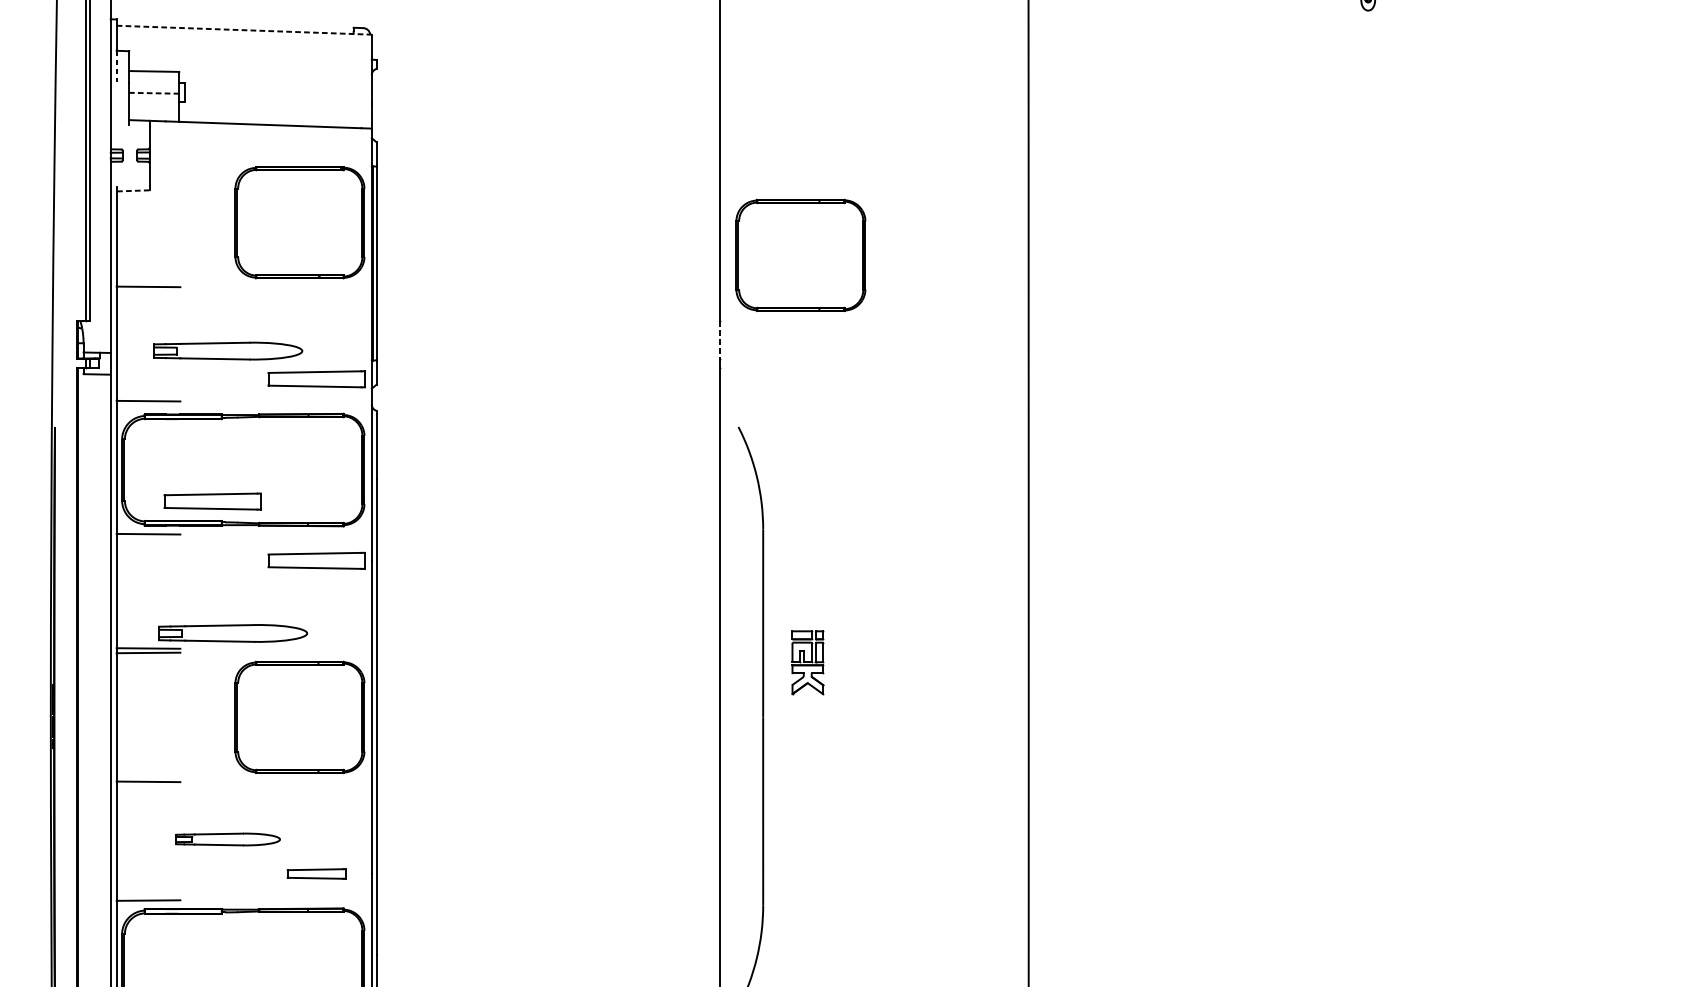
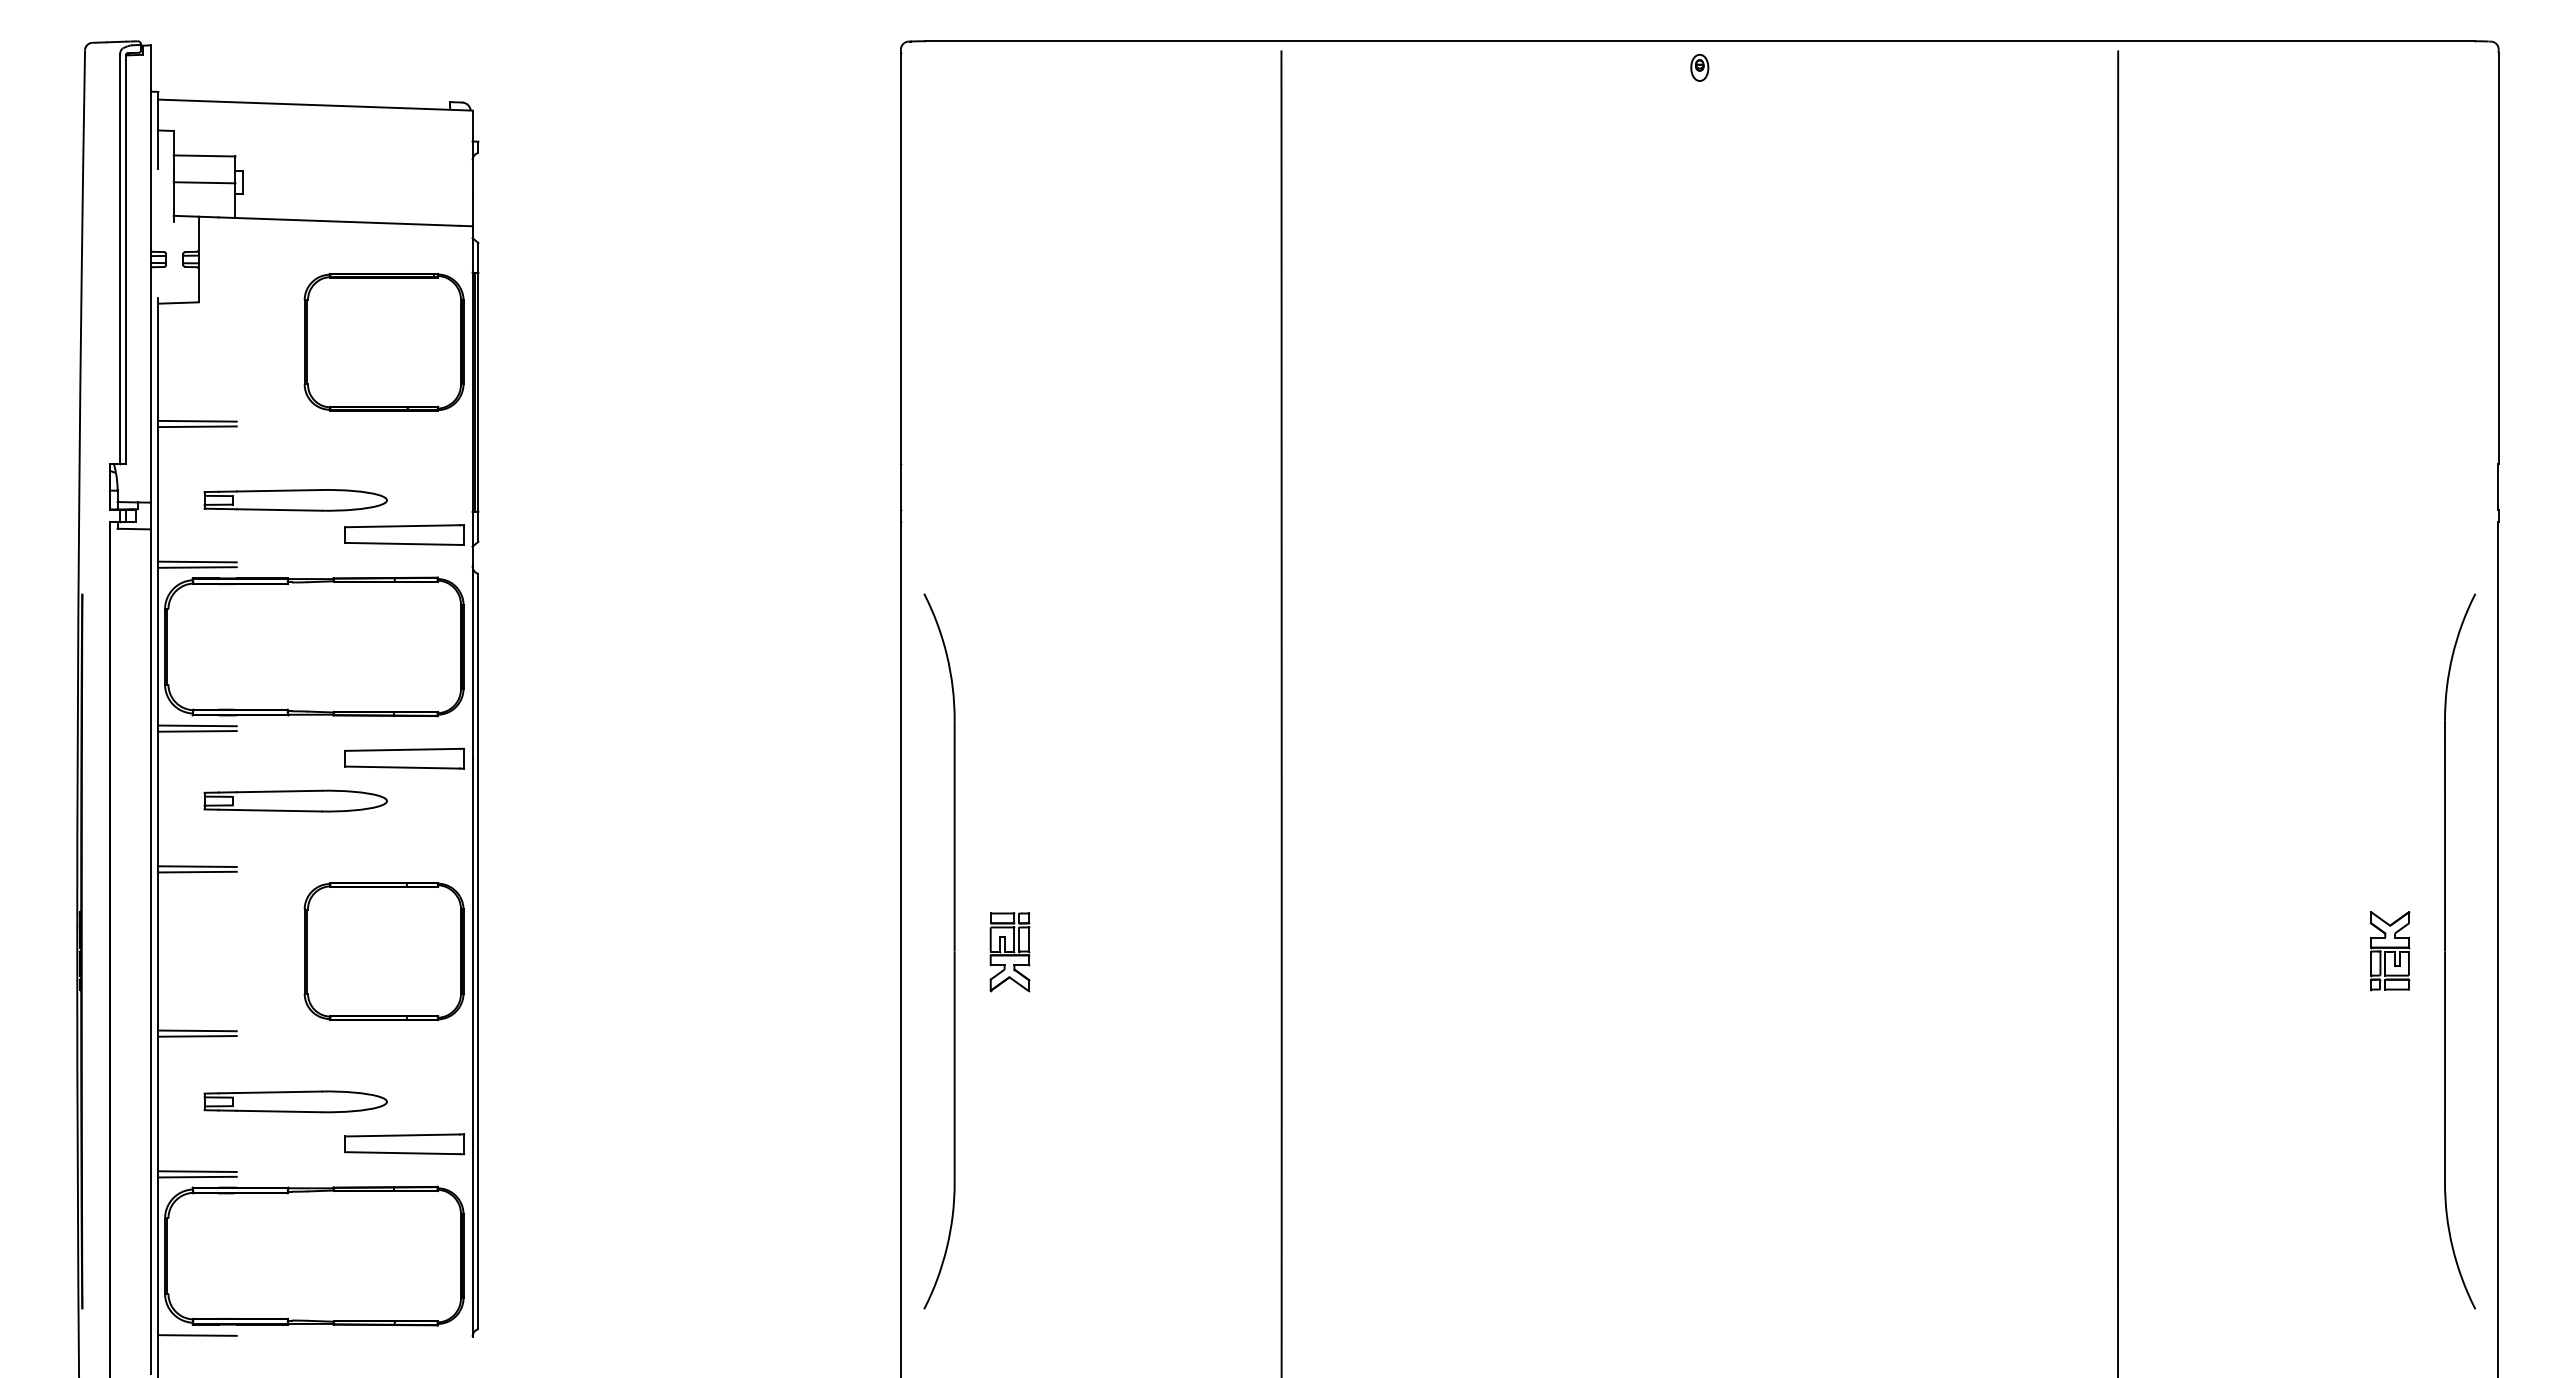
line: (244, 30) -> (315, 105), dashed -> solid
line: (116, 67) -> (158, 150), dashed -> solid
line: (154, 93) -> (204, 182), dashed -> solid
line: (133, 191) -> (178, 303), dashed -> solid
part: (800, 255) -> (1000, 382), removed
line: (148, 291) -> (197, 426), added
line: (720, 340) -> (901, 487), dashed -> solid
line: (148, 405) -> (197, 567), added
part: (212, 501) -> (276, 685), removed
line: (148, 538) -> (197, 731), added
part: (232, 632) -> (295, 800), moved
part: (807, 663) -> (1009, 952), moved
line: (148, 786) -> (197, 1036), added
part: (228, 839) -> (295, 1101), size x1.43
part: (316, 874) -> (404, 1144), size x1.67
line: (148, 896) -> (197, 1171), added

